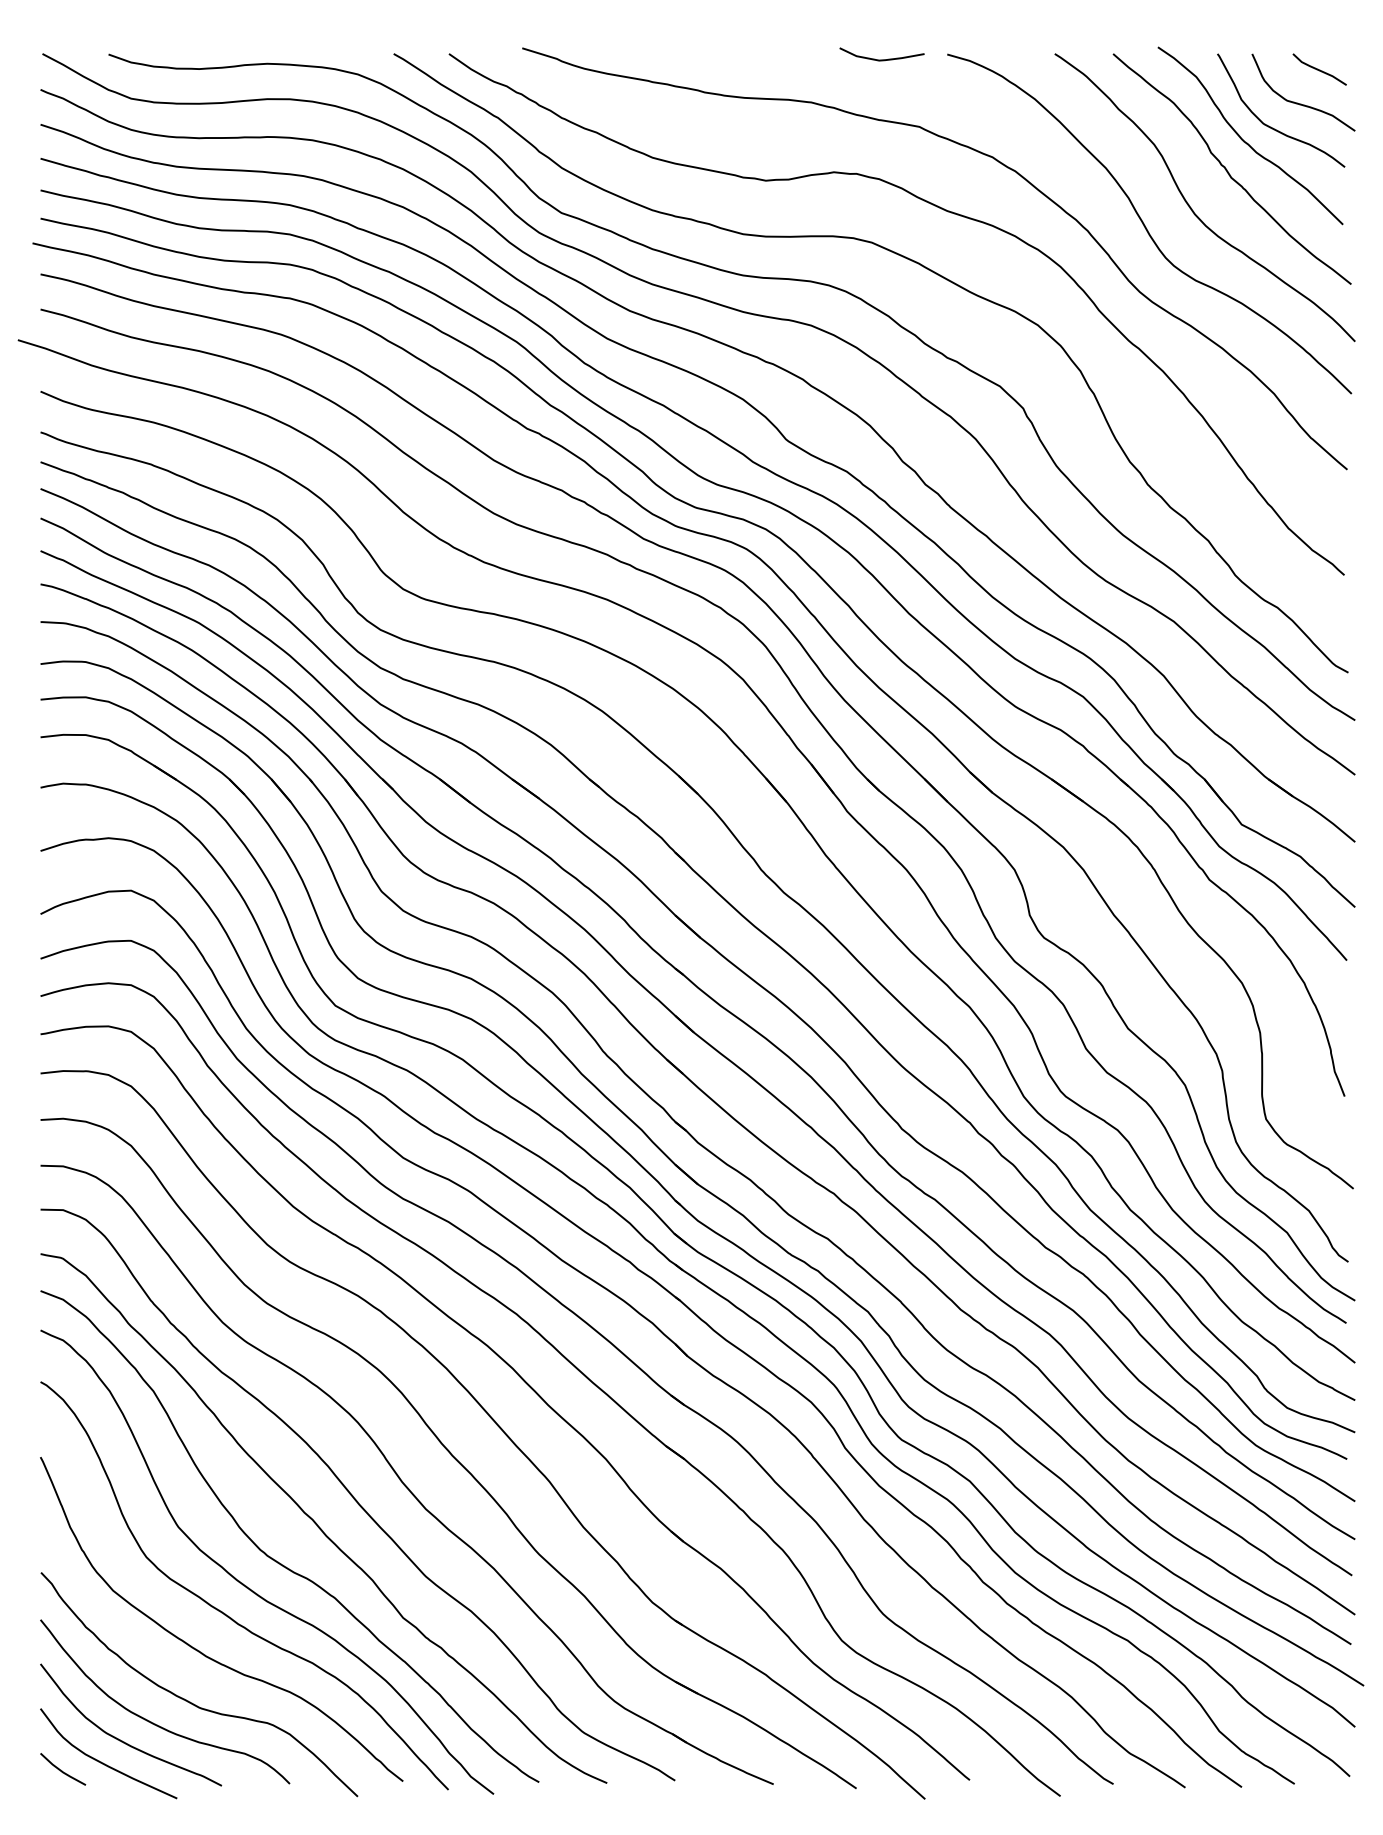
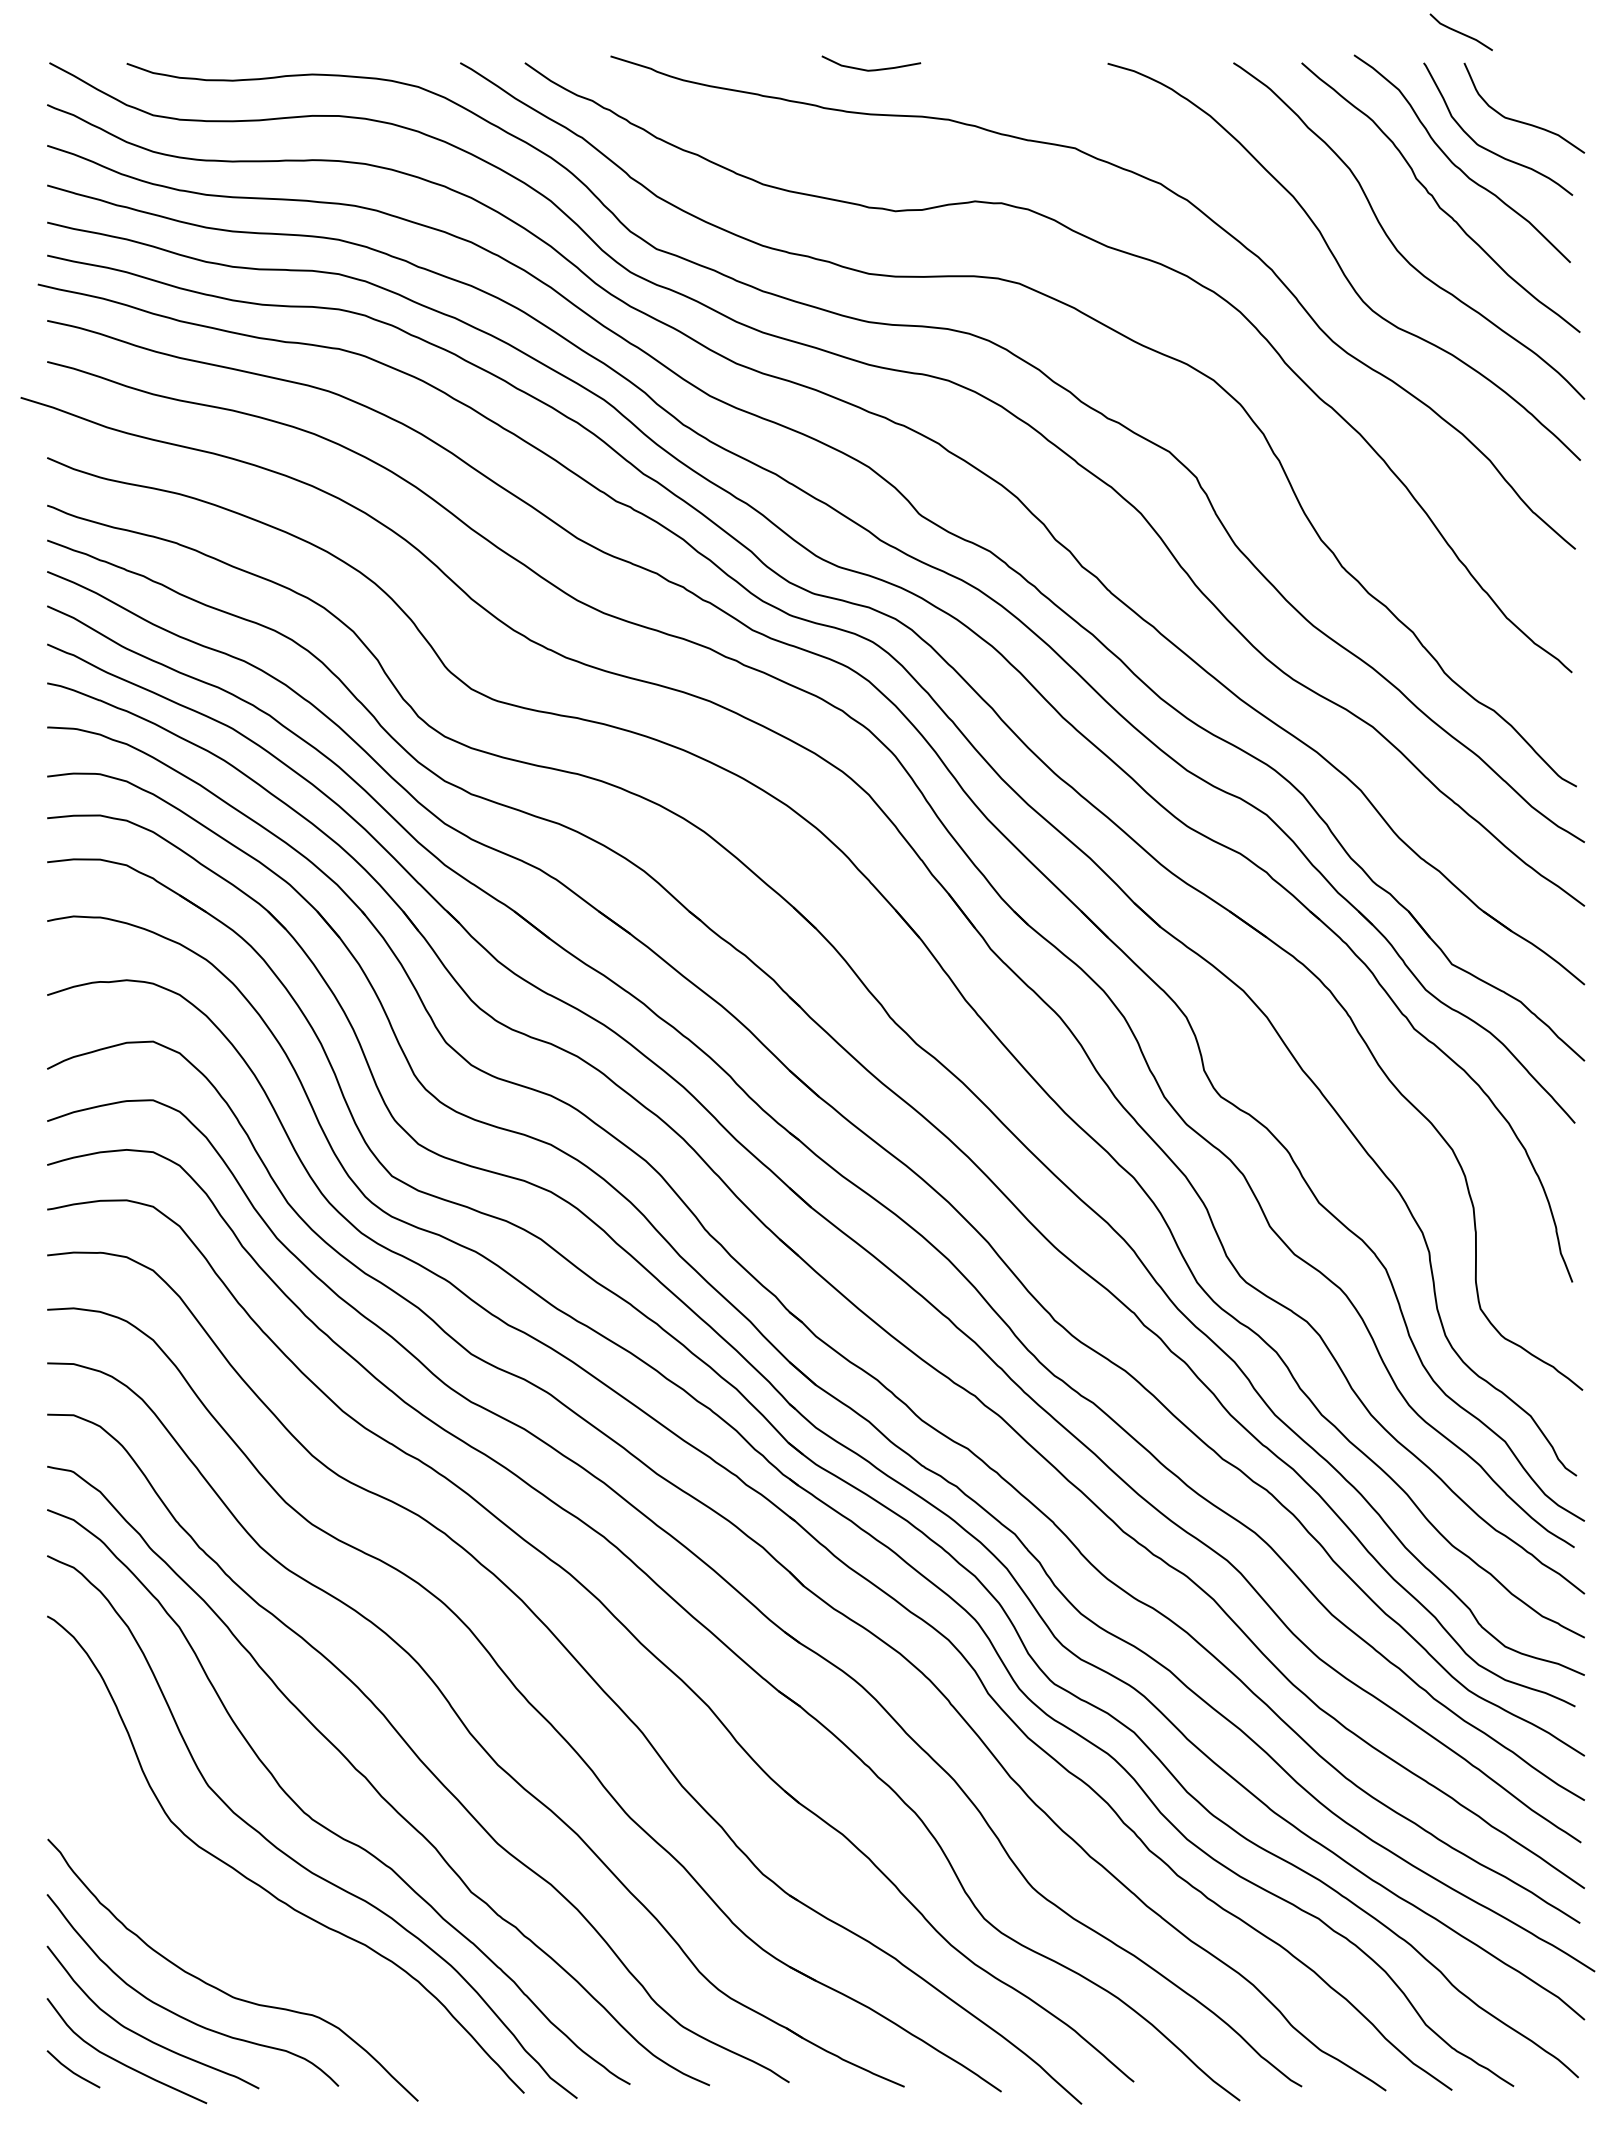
curve: (882, 59) -> (871, 69), moved
line: (1318, 68) -> (1459, 31), moved
curve: (200, 1651) -> (234, 1931), removed

